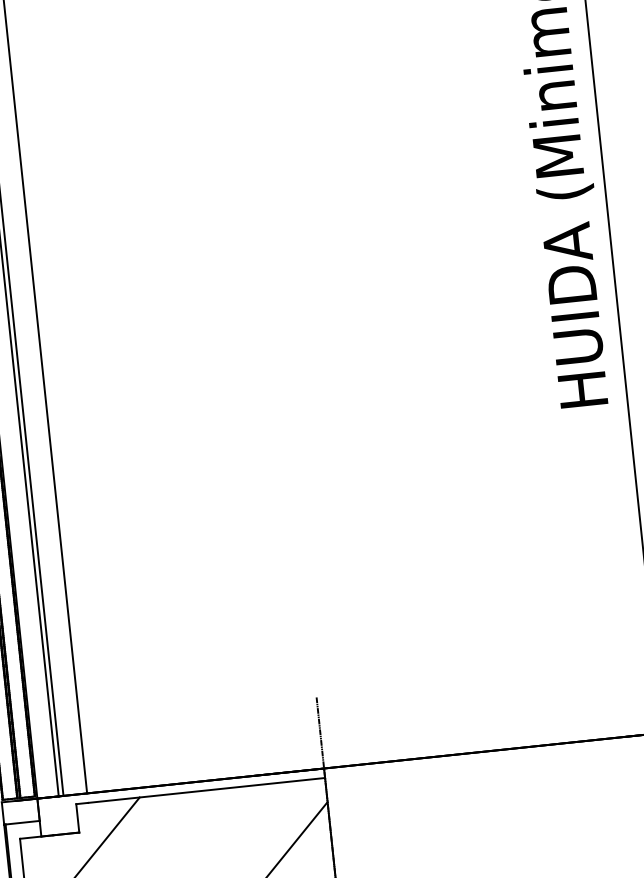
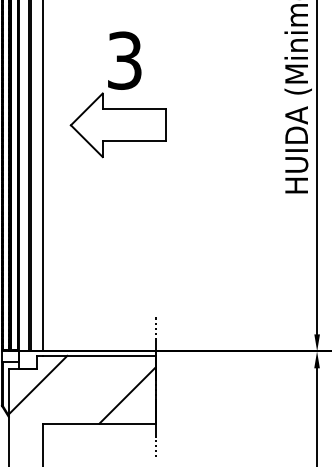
part: (187, 238) -> (117, 94), added

